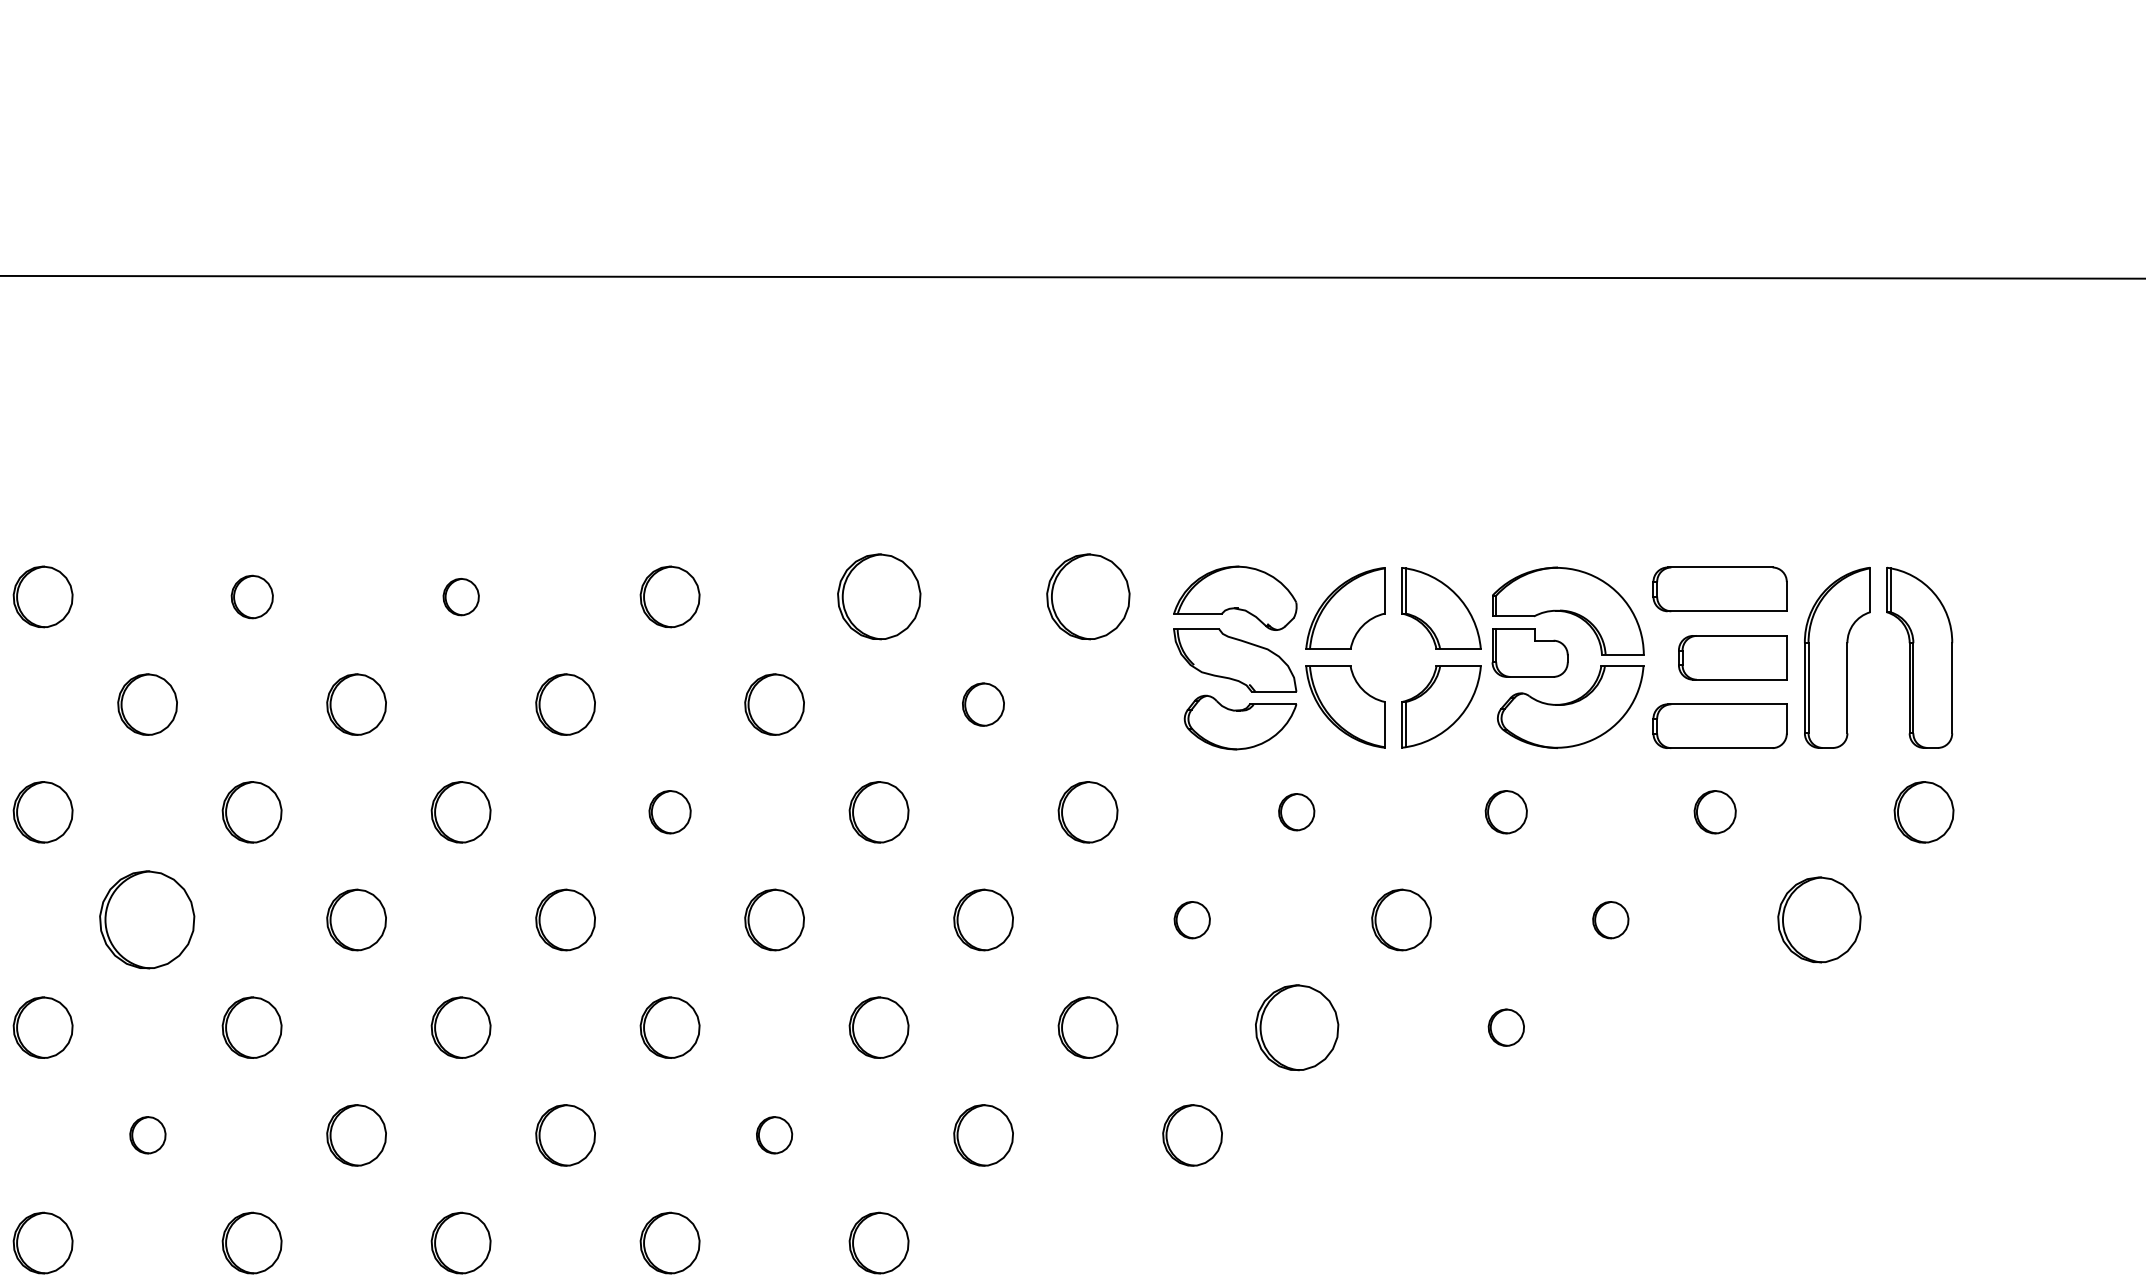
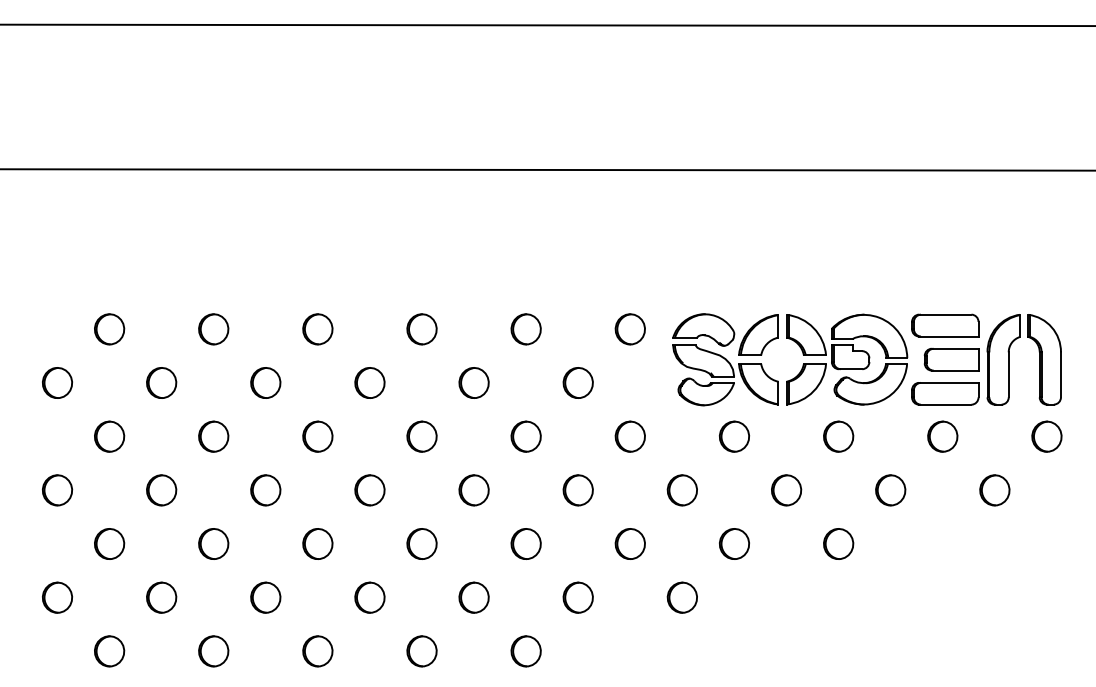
part: (251, 597) -> (213, 329), size x1.43
part: (460, 597) -> (317, 329), size x1.67
part: (877, 597) -> (525, 329), size x0.71
part: (1086, 597) -> (629, 329), size x0.71
part: (982, 703) -> (577, 382), size x1.43
part: (669, 811) -> (421, 436), size x1.43
part: (1295, 811) -> (733, 436), size x1.67
part: (1505, 811) -> (838, 436), size x1.43
part: (1714, 811) -> (942, 436), size x1.43
part: (147, 920) -> (161, 490), size x0.62
part: (1190, 920) -> (681, 490), size x1.67
part: (1610, 920) -> (890, 490), size x1.67
part: (1818, 920) -> (994, 490), size x0.71
part: (1297, 1026) -> (734, 543), size x0.71
part: (1505, 1026) -> (838, 543), size x1.67
part: (147, 1135) -> (161, 597), size x1.67
part: (773, 1135) -> (473, 597), size x1.67

